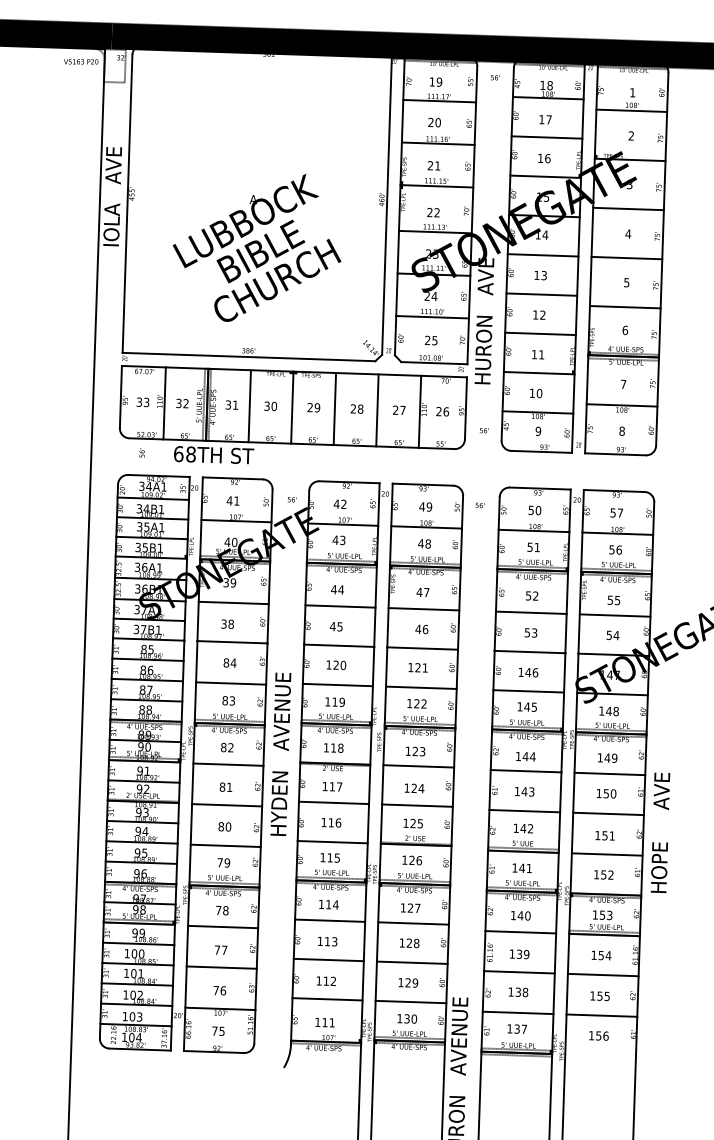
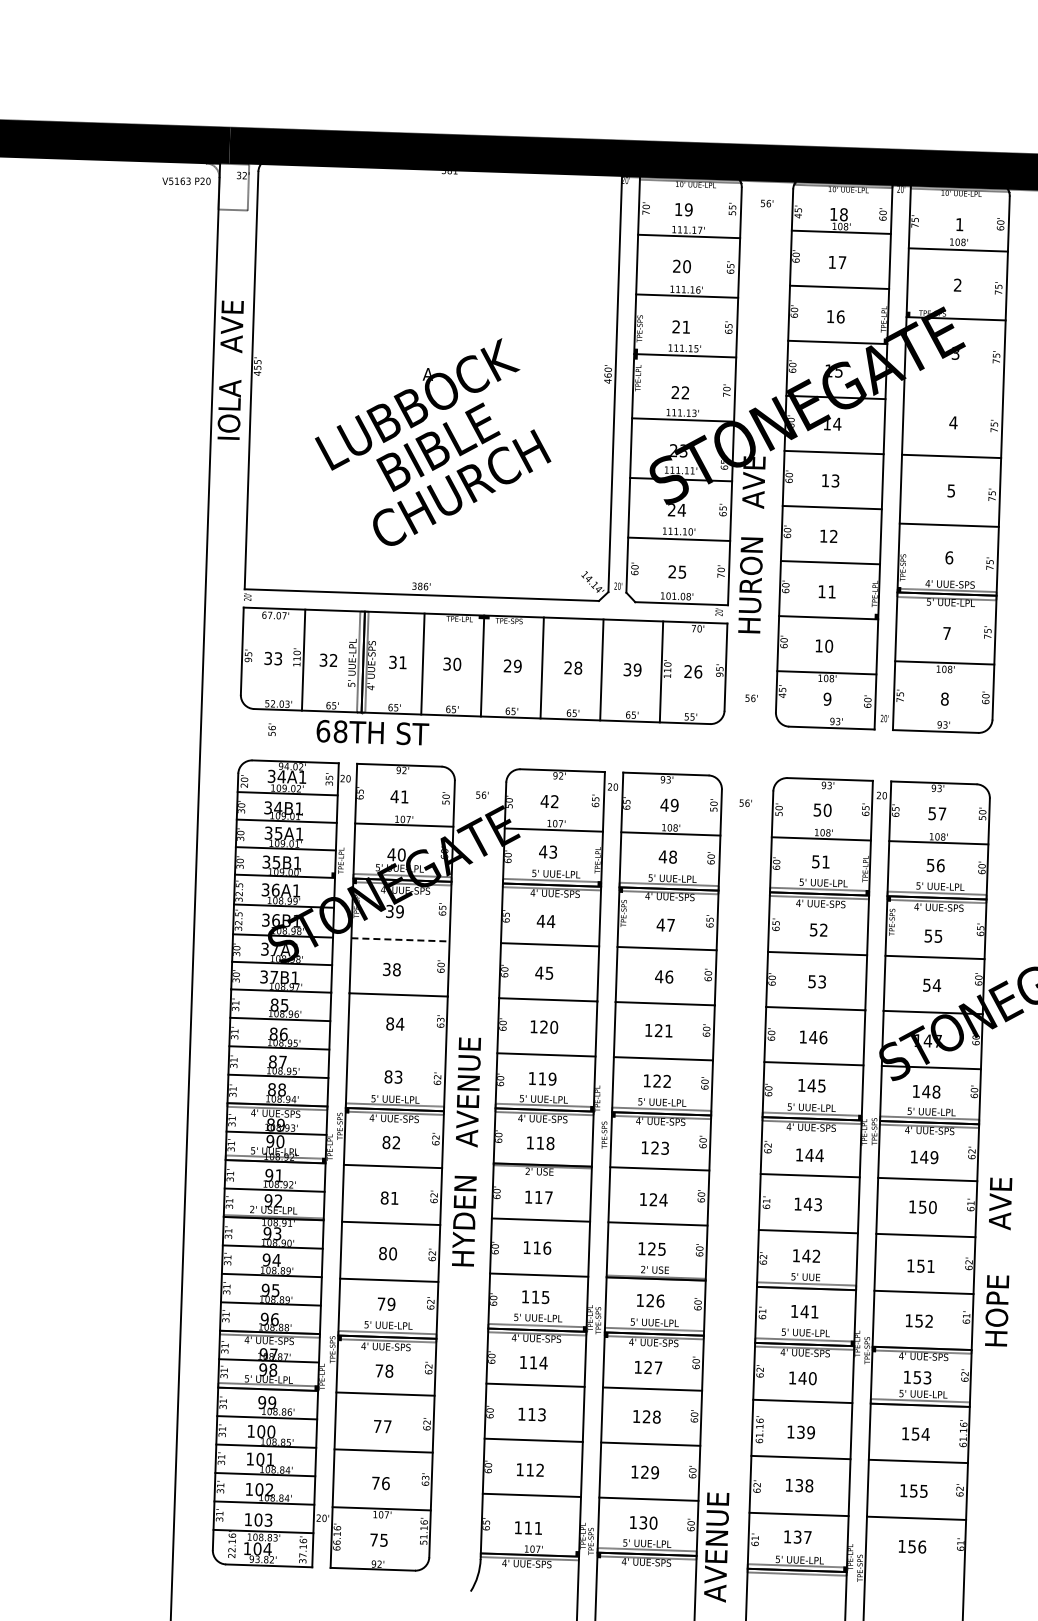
line: (628, 208) -> (953, 387), removed
text: (399, 410) -> (632, 669), 27 -> 39
line: (233, 602) -> (400, 939), solid -> dashed
line: (230, 683) -> (396, 1052), removed

